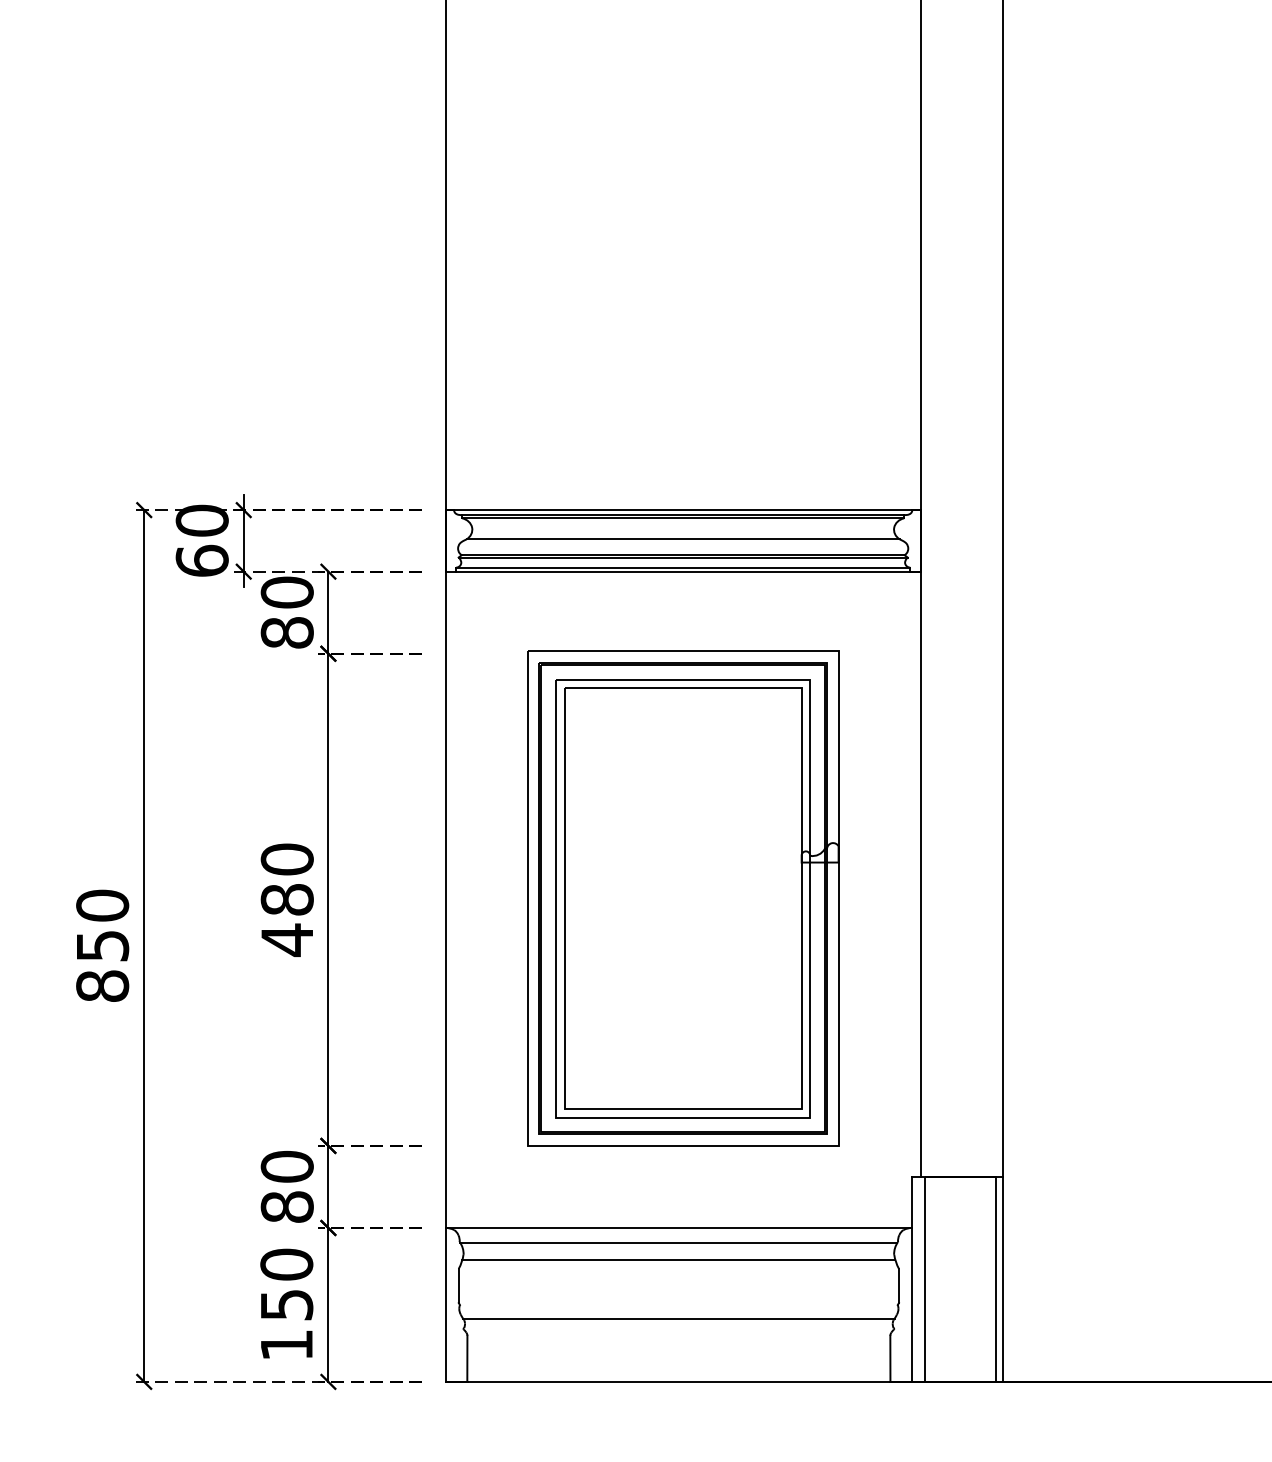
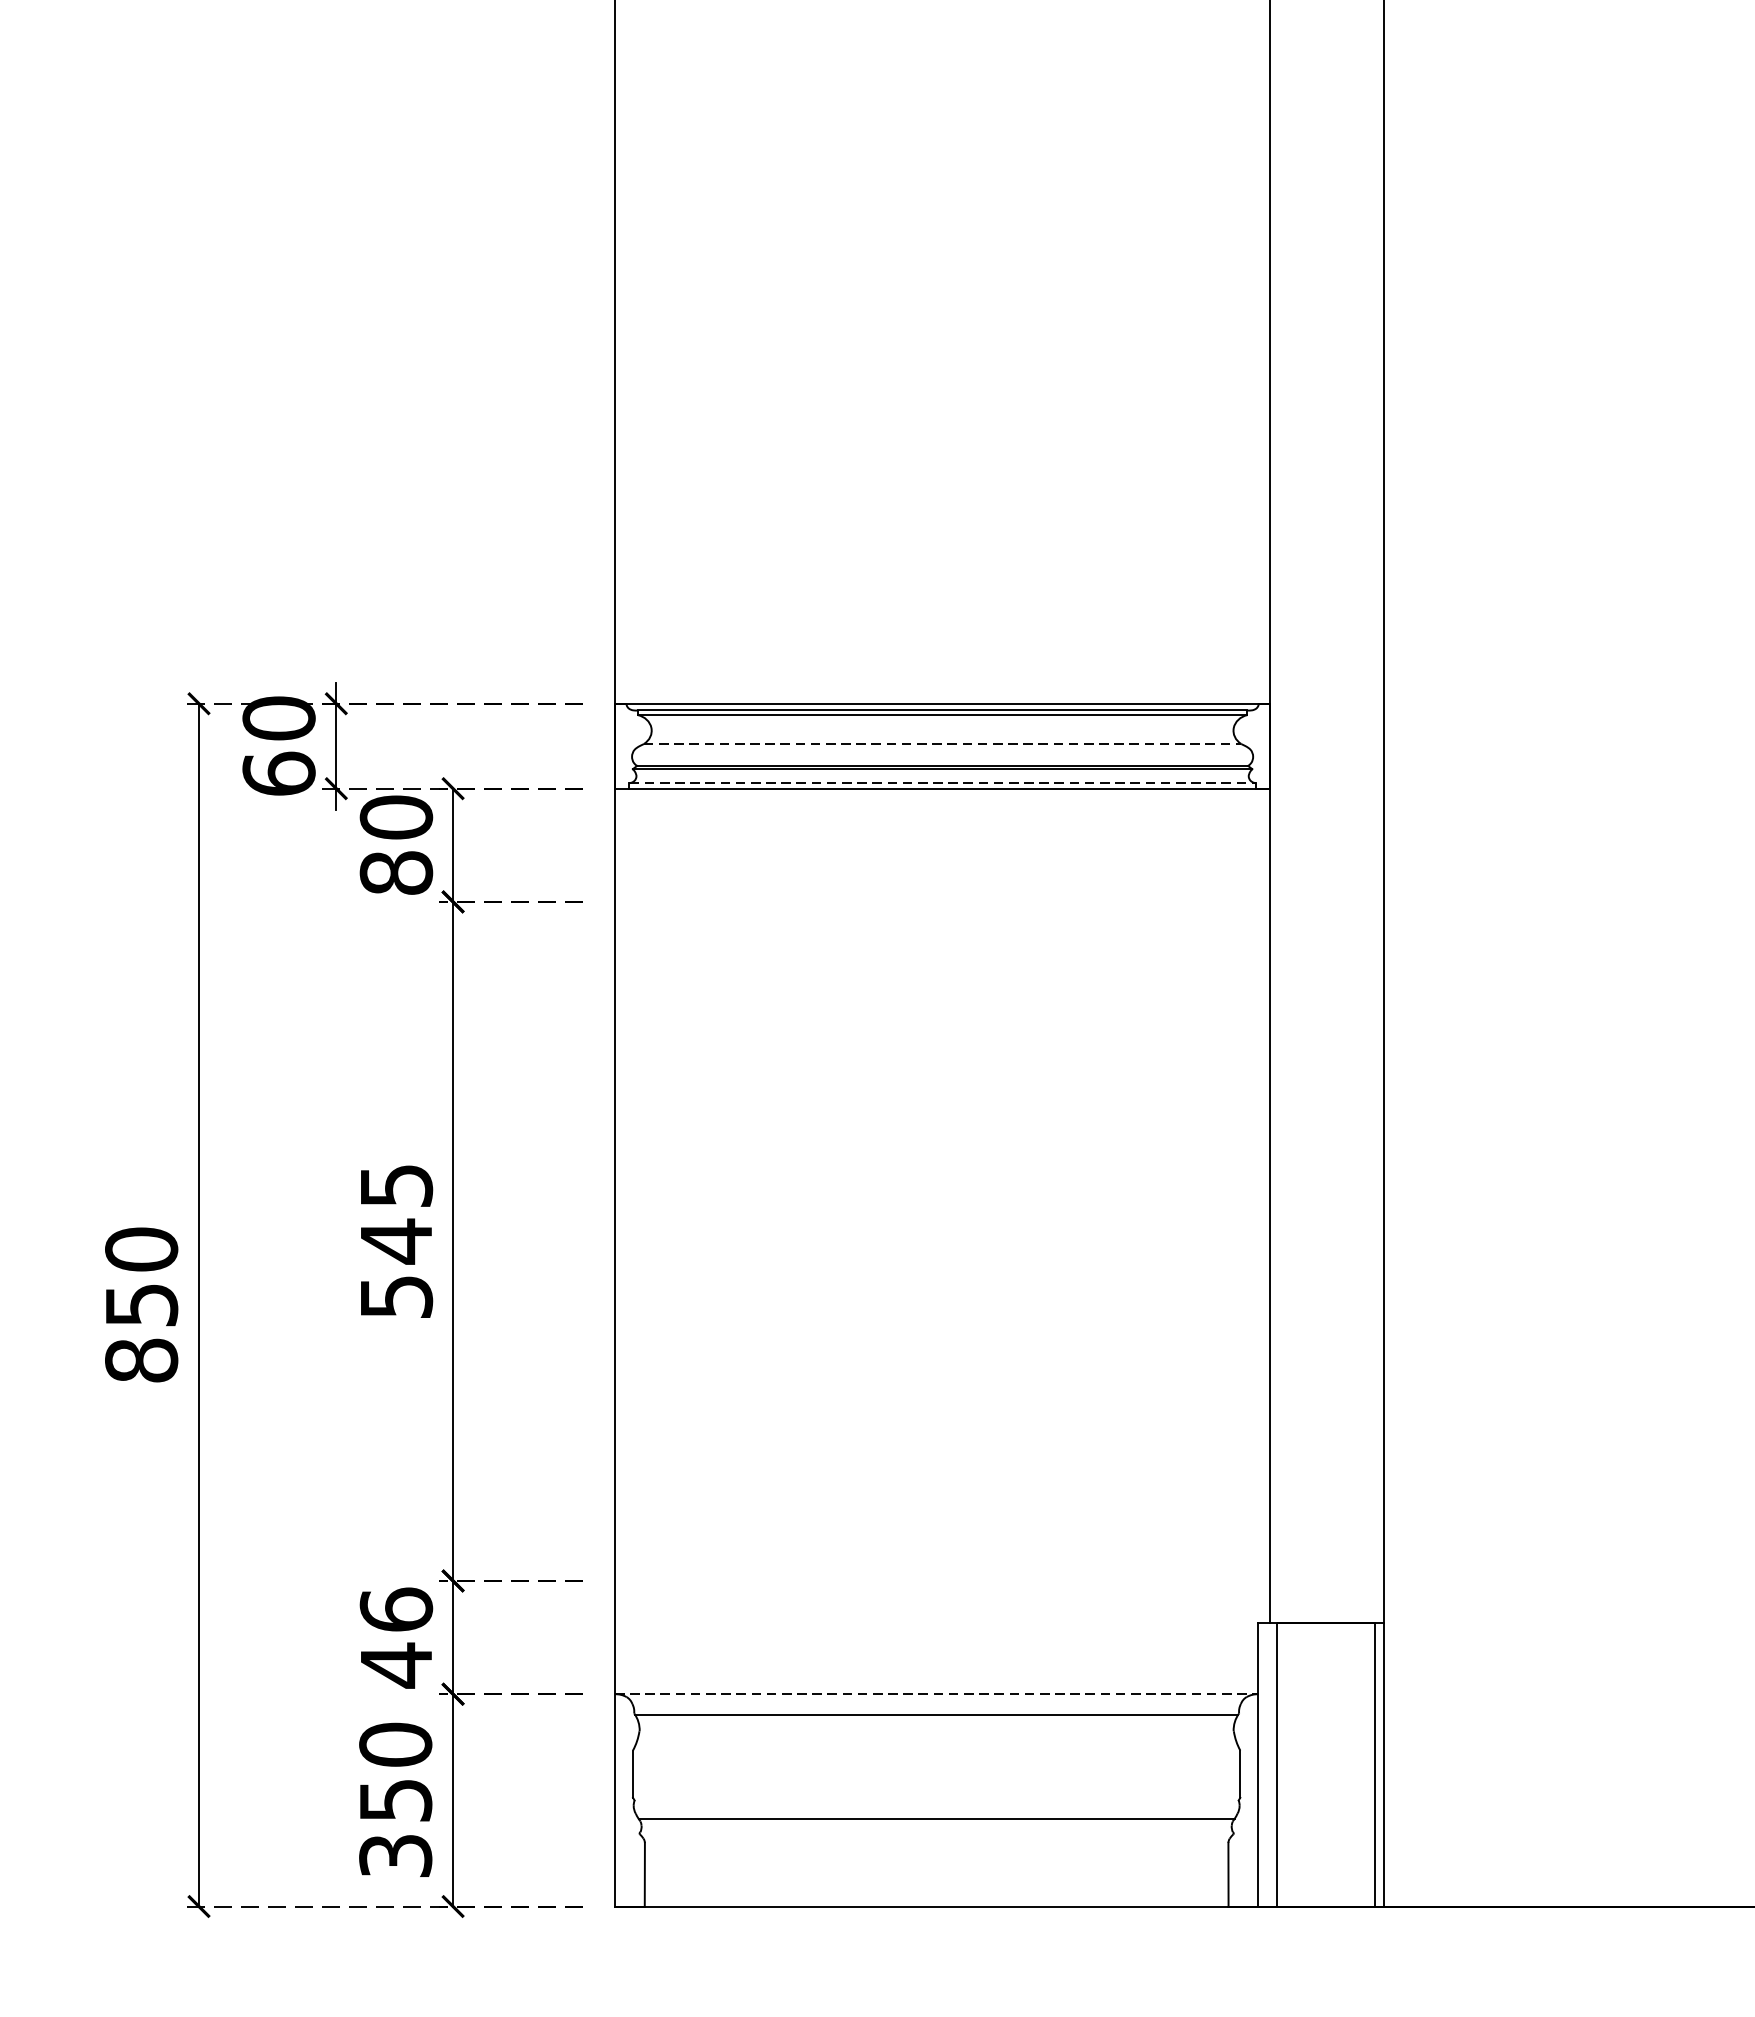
line: (683, 539) -> (943, 744), solid -> dashed
line: (683, 567) -> (943, 782), solid -> dashed
part: (683, 898) -> (943, 1239), removed
text: (286, 900) -> (395, 1242), 480 -> 545
text: (286, 1187) -> (395, 1638), 80 -> 46
line: (679, 1228) -> (937, 1694), solid -> dashed
line: (678, 1260) -> (936, 1739), removed
text: (286, 1345) -> (395, 1856), 150 -> 350

